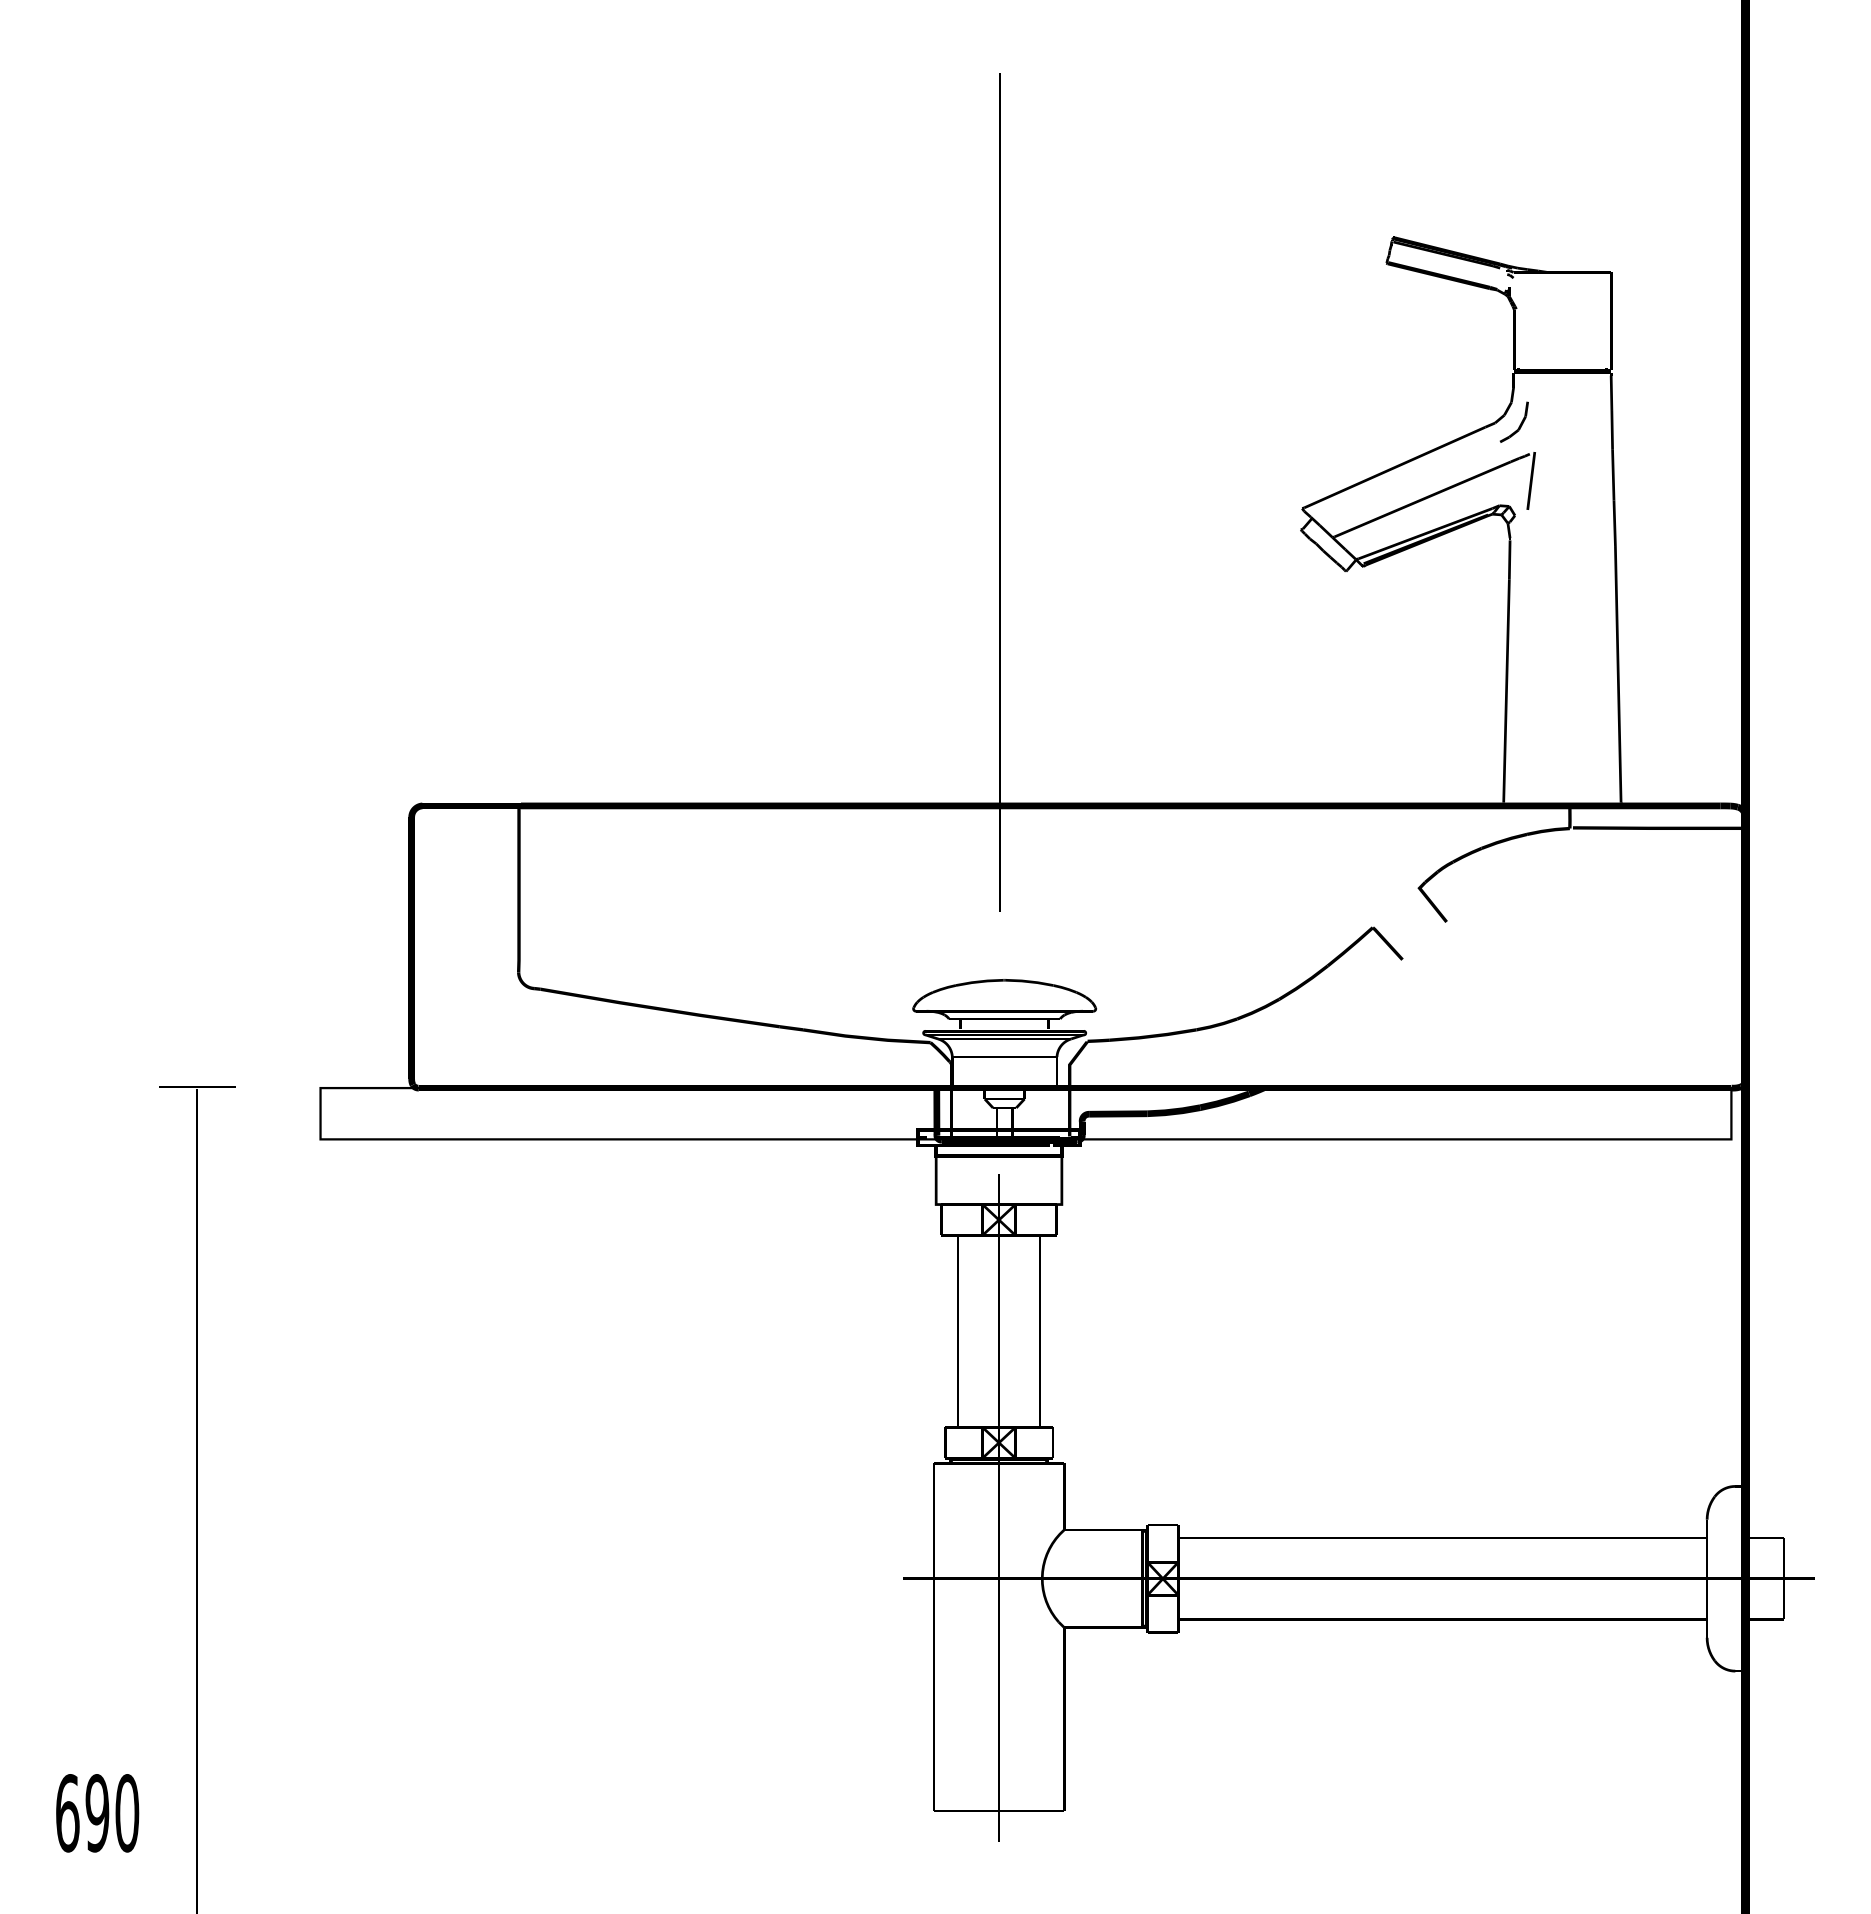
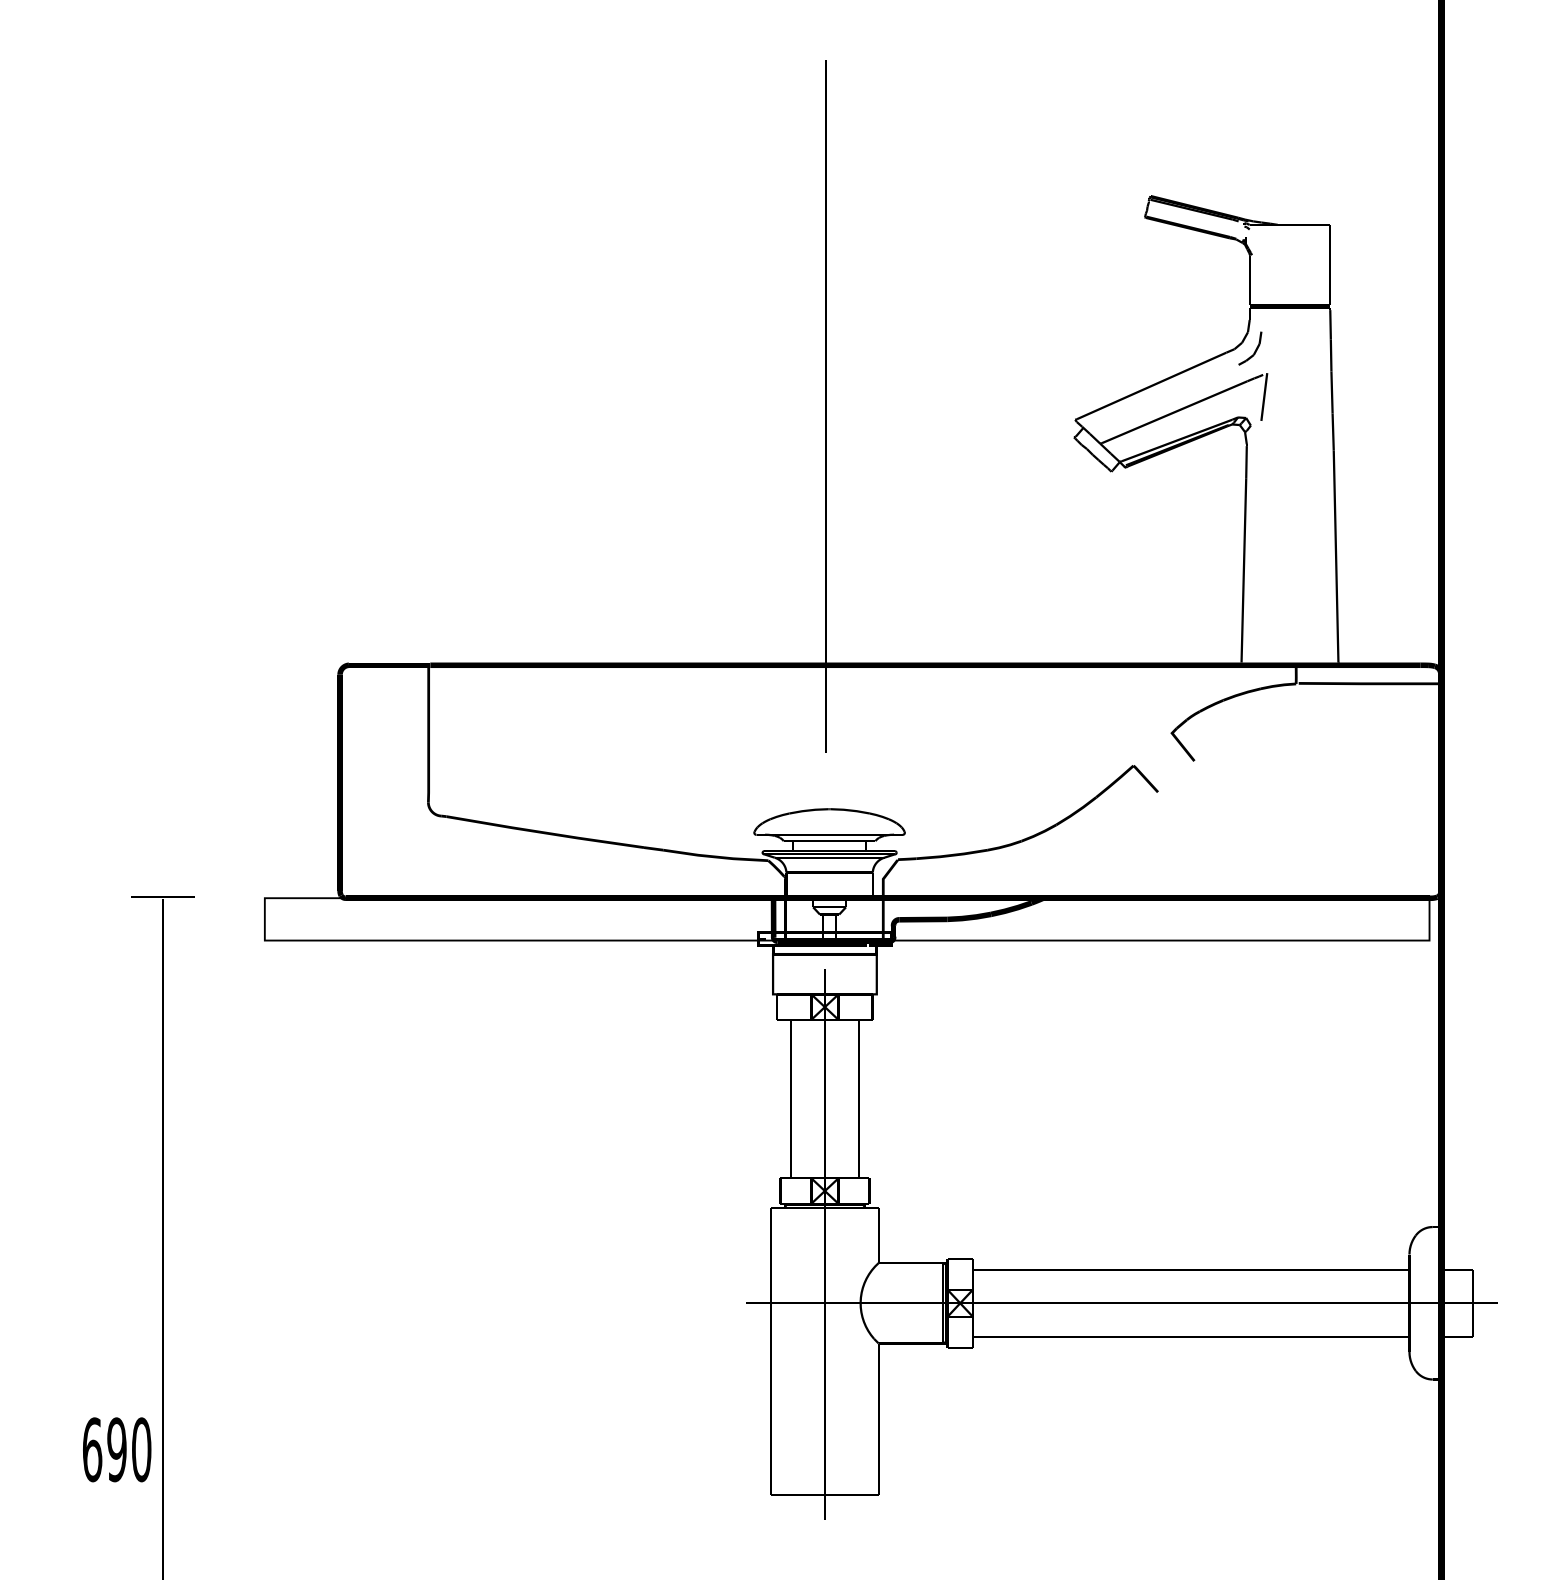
text: (97, 1813) -> (117, 1449), moved

